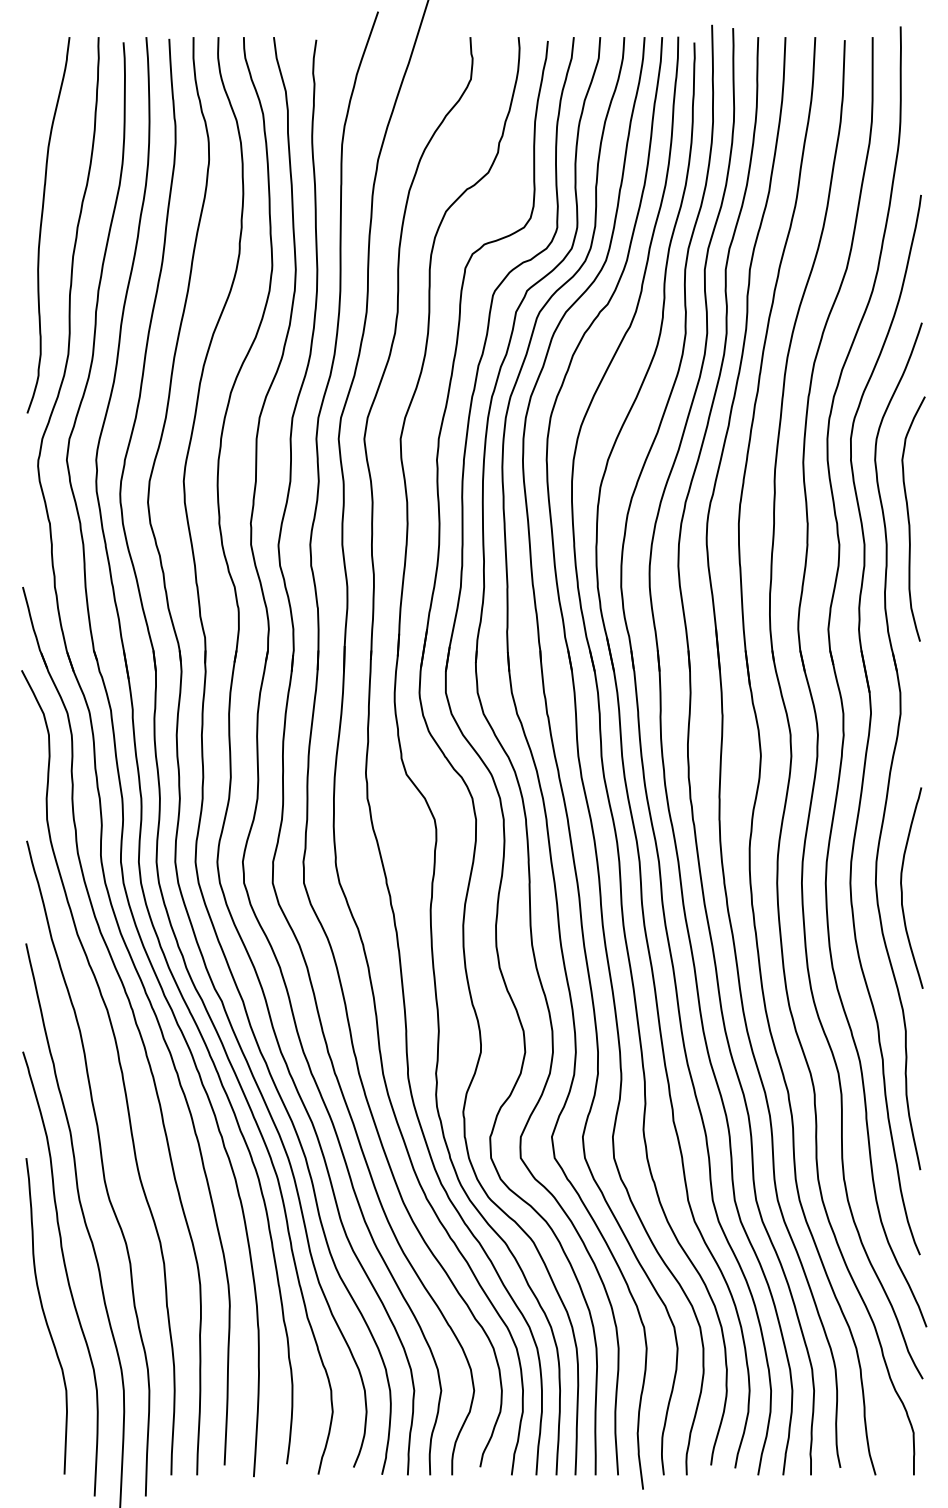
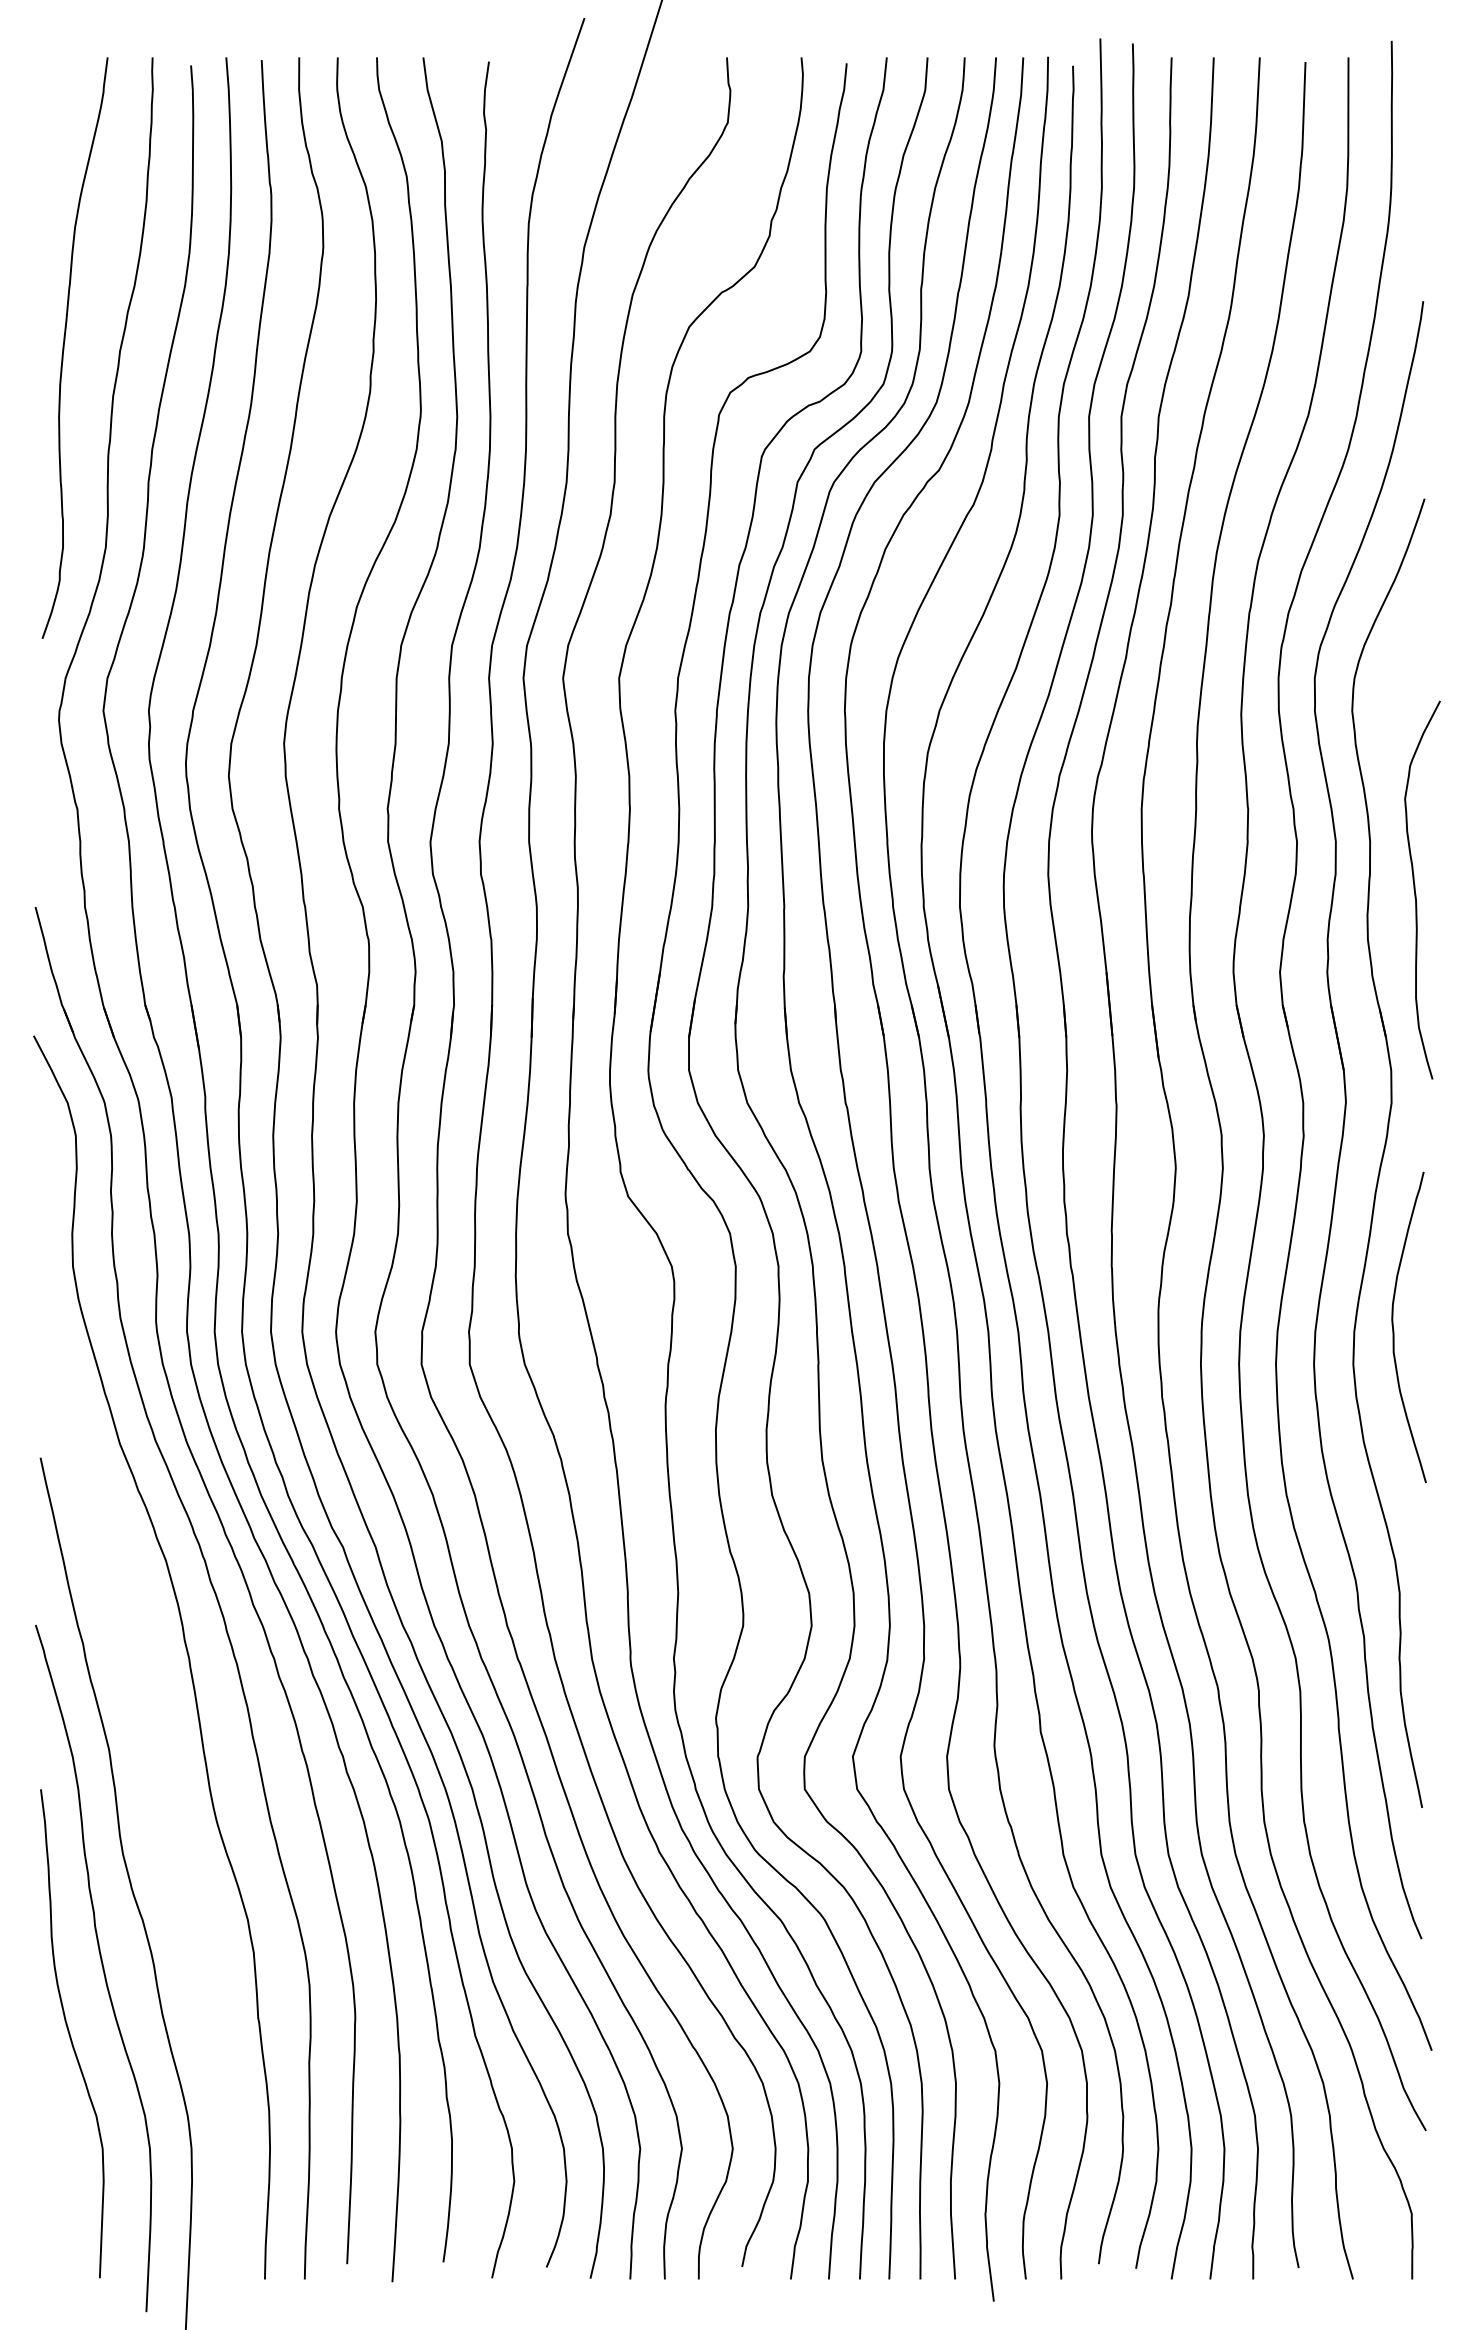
curve: (909, 518) -> (1416, 889), moved
curve: (902, 887) -> (1394, 1326), moved
curve: (101, 1166) -> (156, 1802), removed

